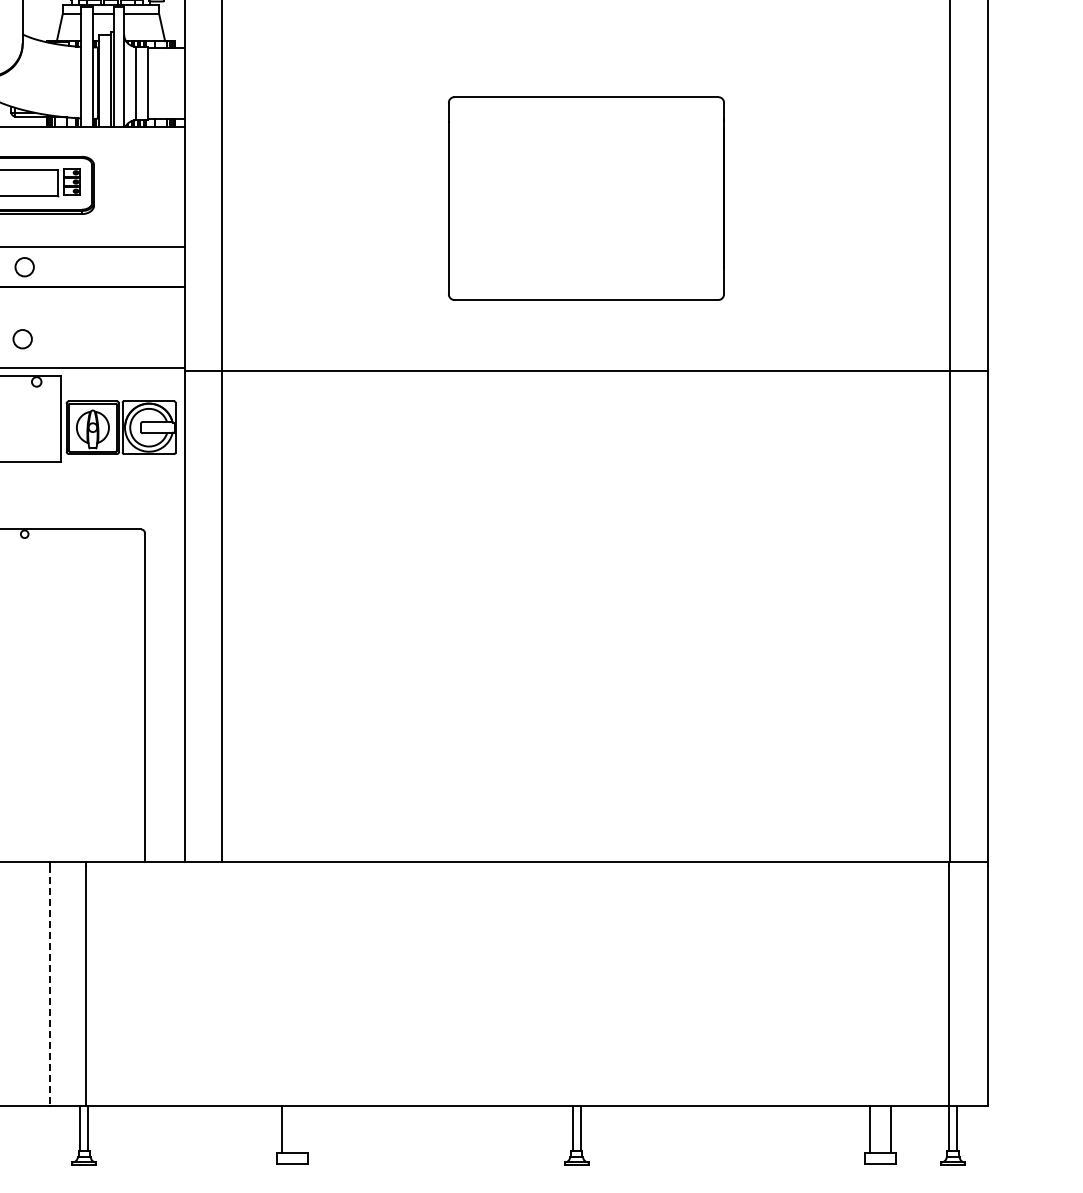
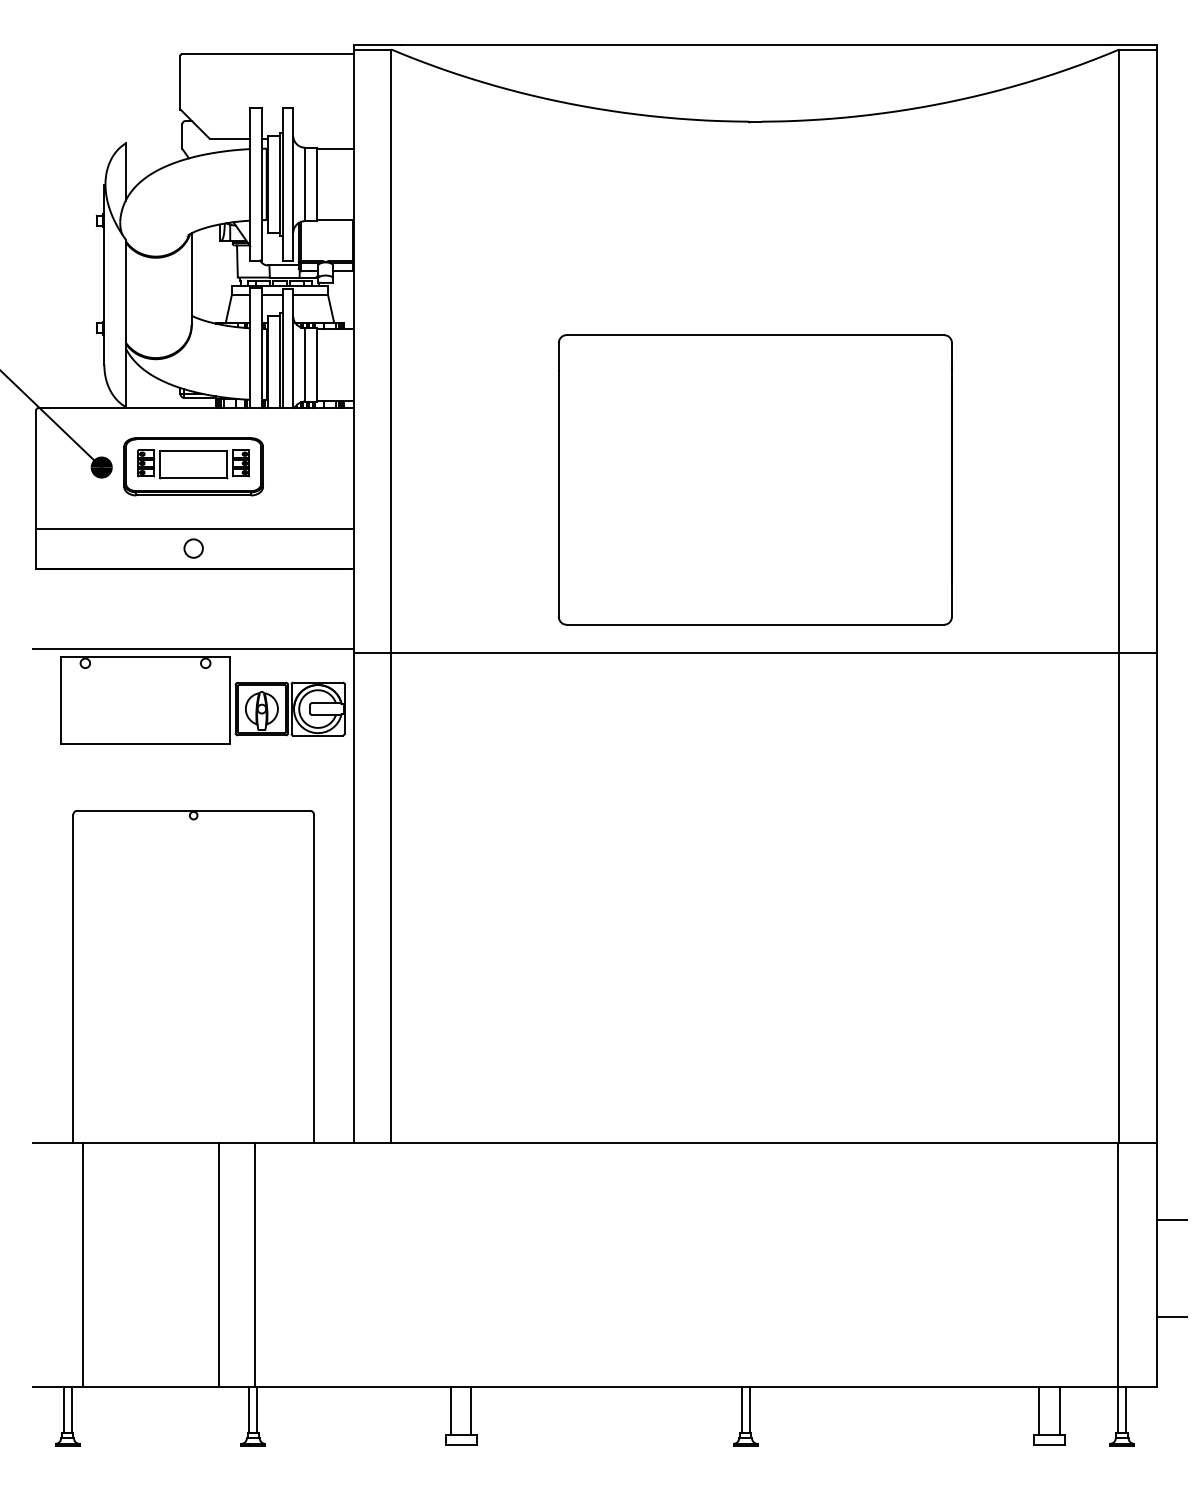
part: (586, 198) -> (755, 479), size x1.43
circle: (22, 339) -> (191, 620), removed
line: (1002, 939) -> (1171, 1220), added
line: (50, 985) -> (219, 1266), dashed -> solid
line: (1002, 1035) -> (1171, 1316), added
line: (302, 1129) -> (471, 1410), added

